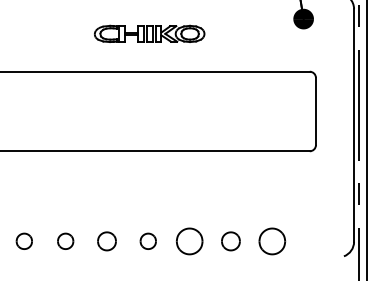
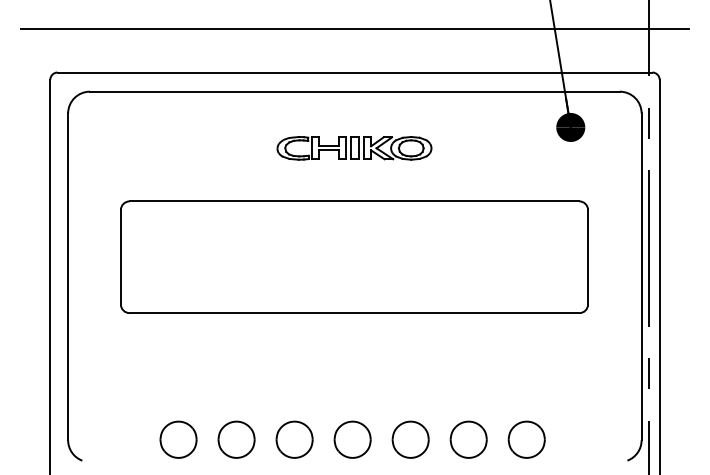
part: (24, 241) -> (178, 439), size x1.67
part: (65, 241) -> (236, 439), size x1.67
part: (106, 241) -> (294, 439), size x1.43
part: (148, 241) -> (352, 439), size x1.67
part: (230, 241) -> (468, 439), size x1.43

